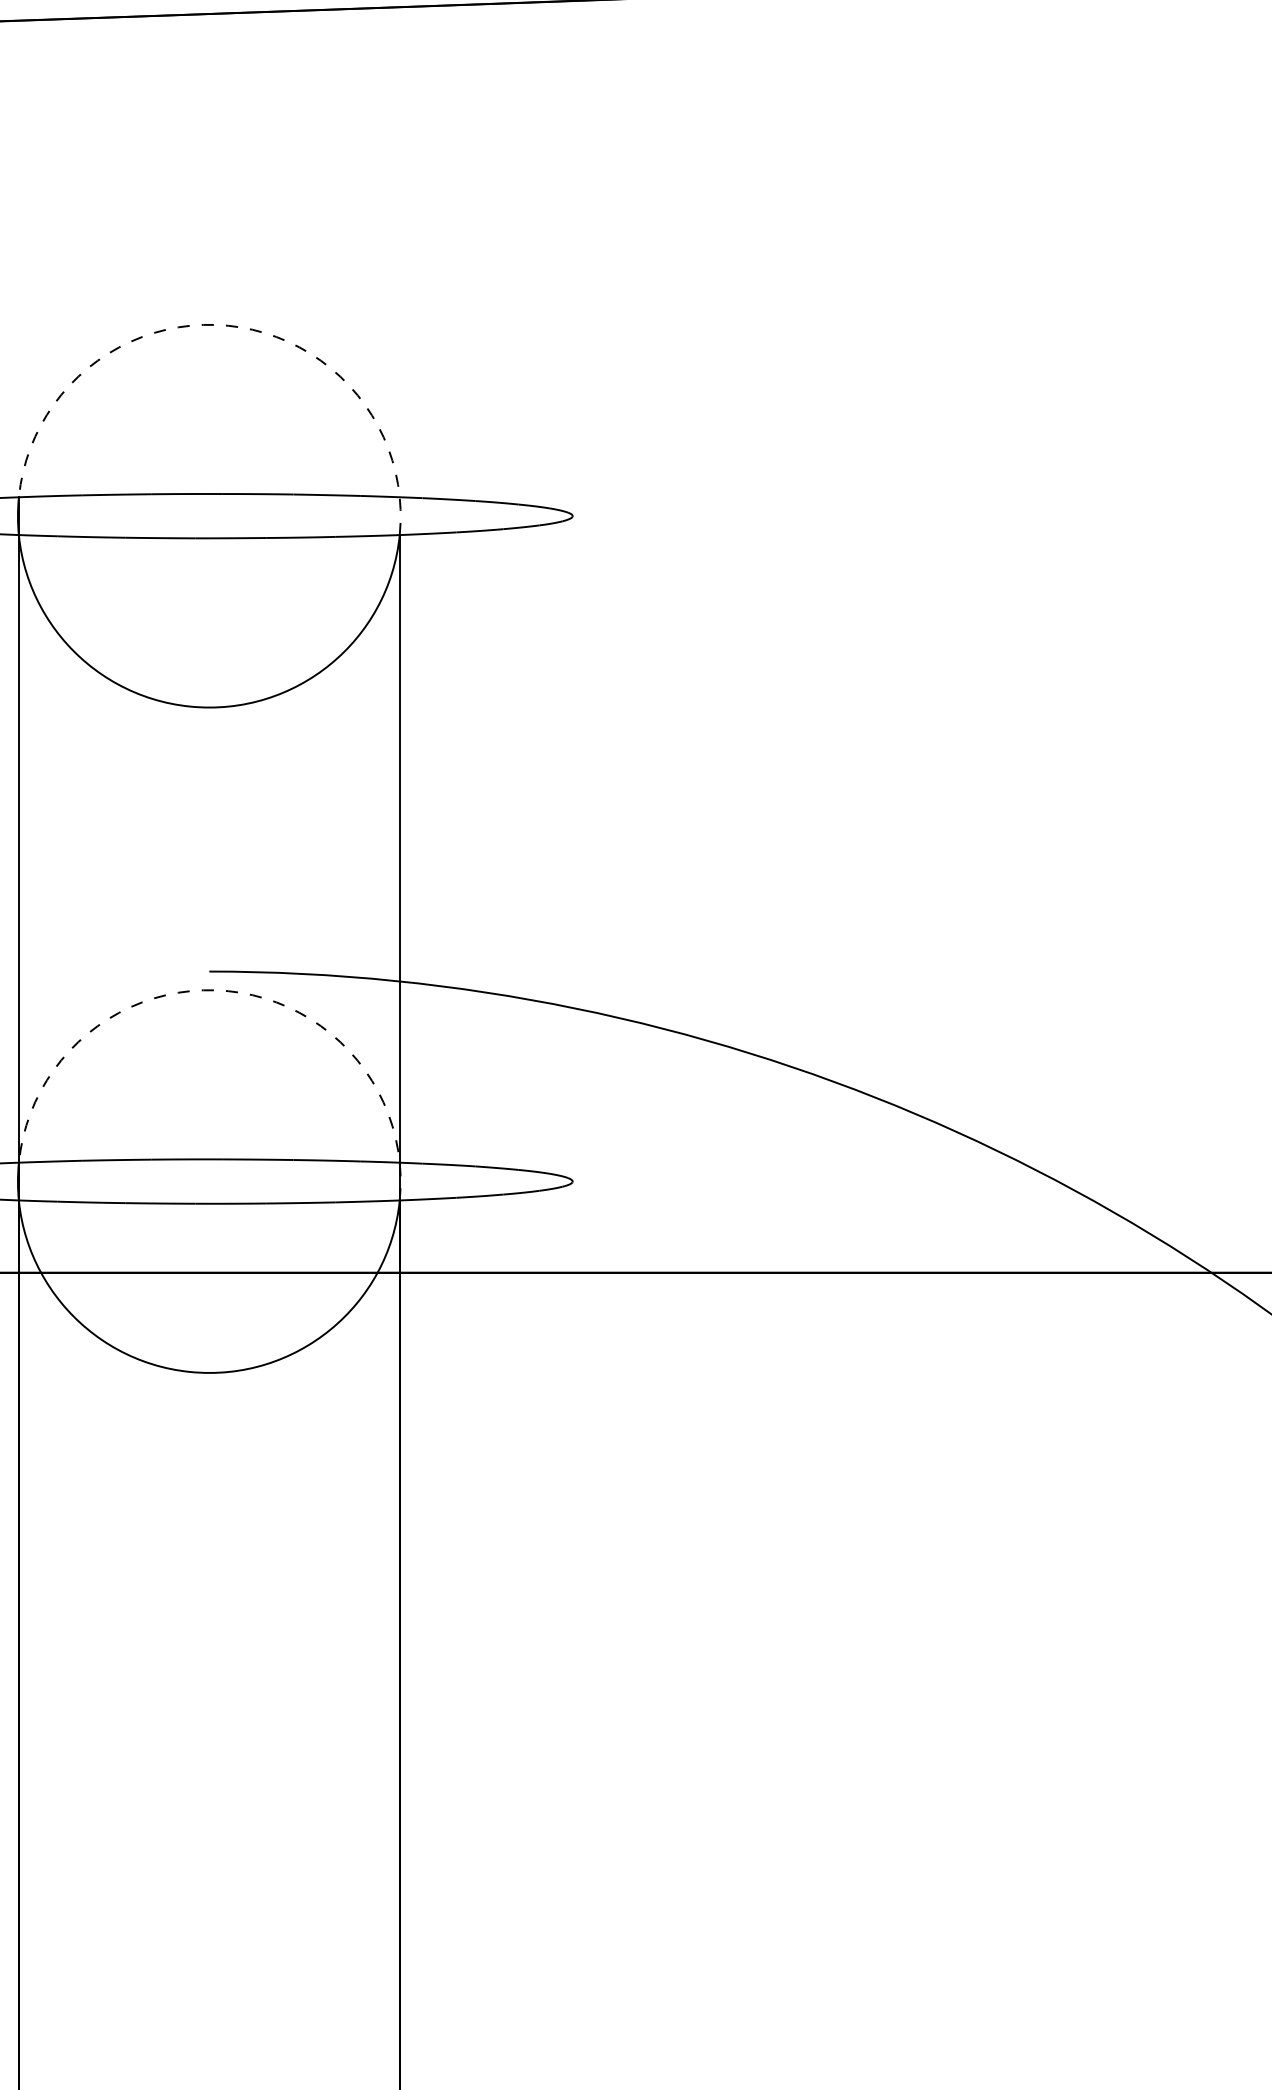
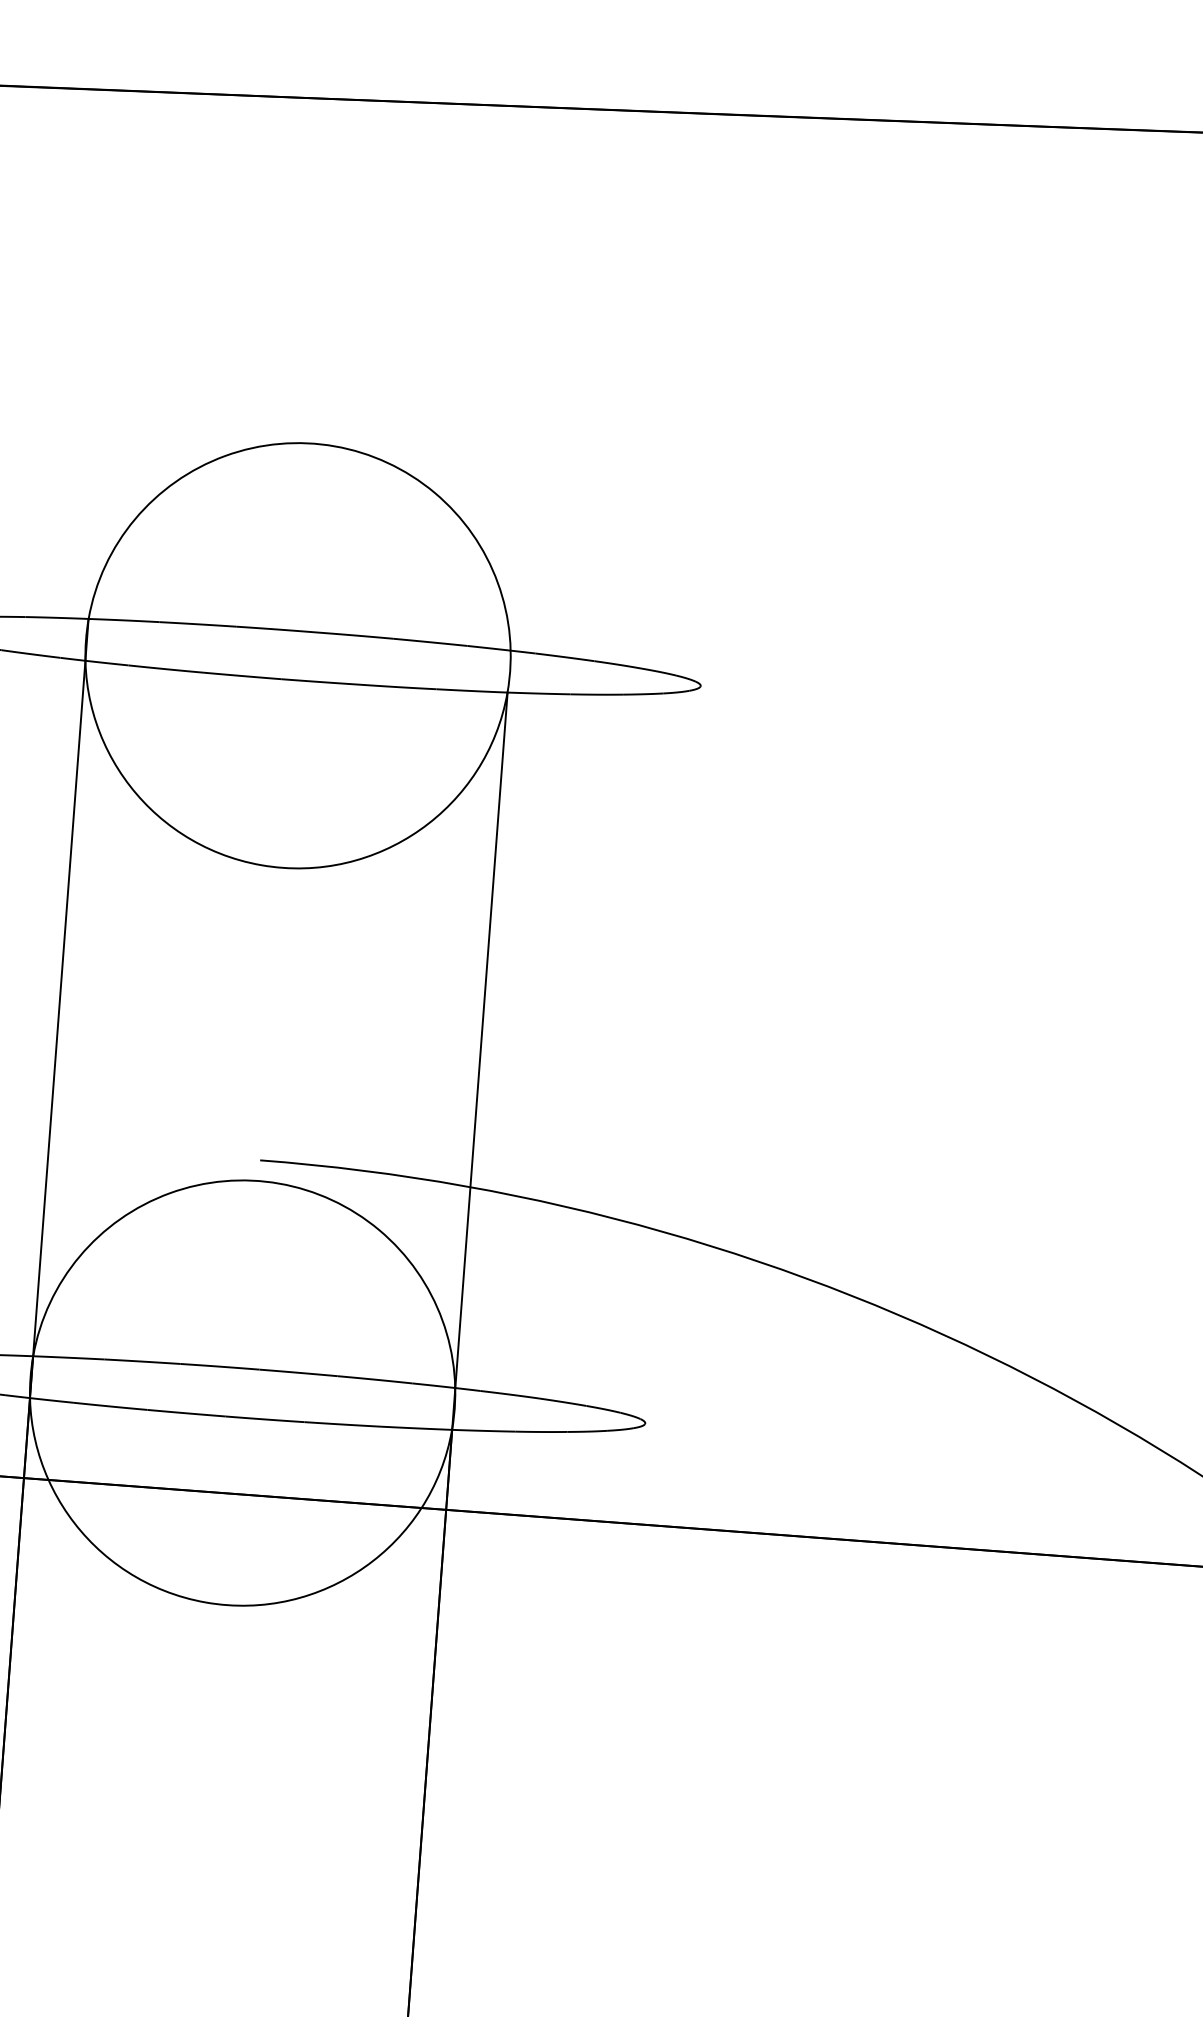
arc: (228, 325) -> (335, 446), dashed -> solid
arc: (228, 991) -> (279, 1184), dashed -> solid

